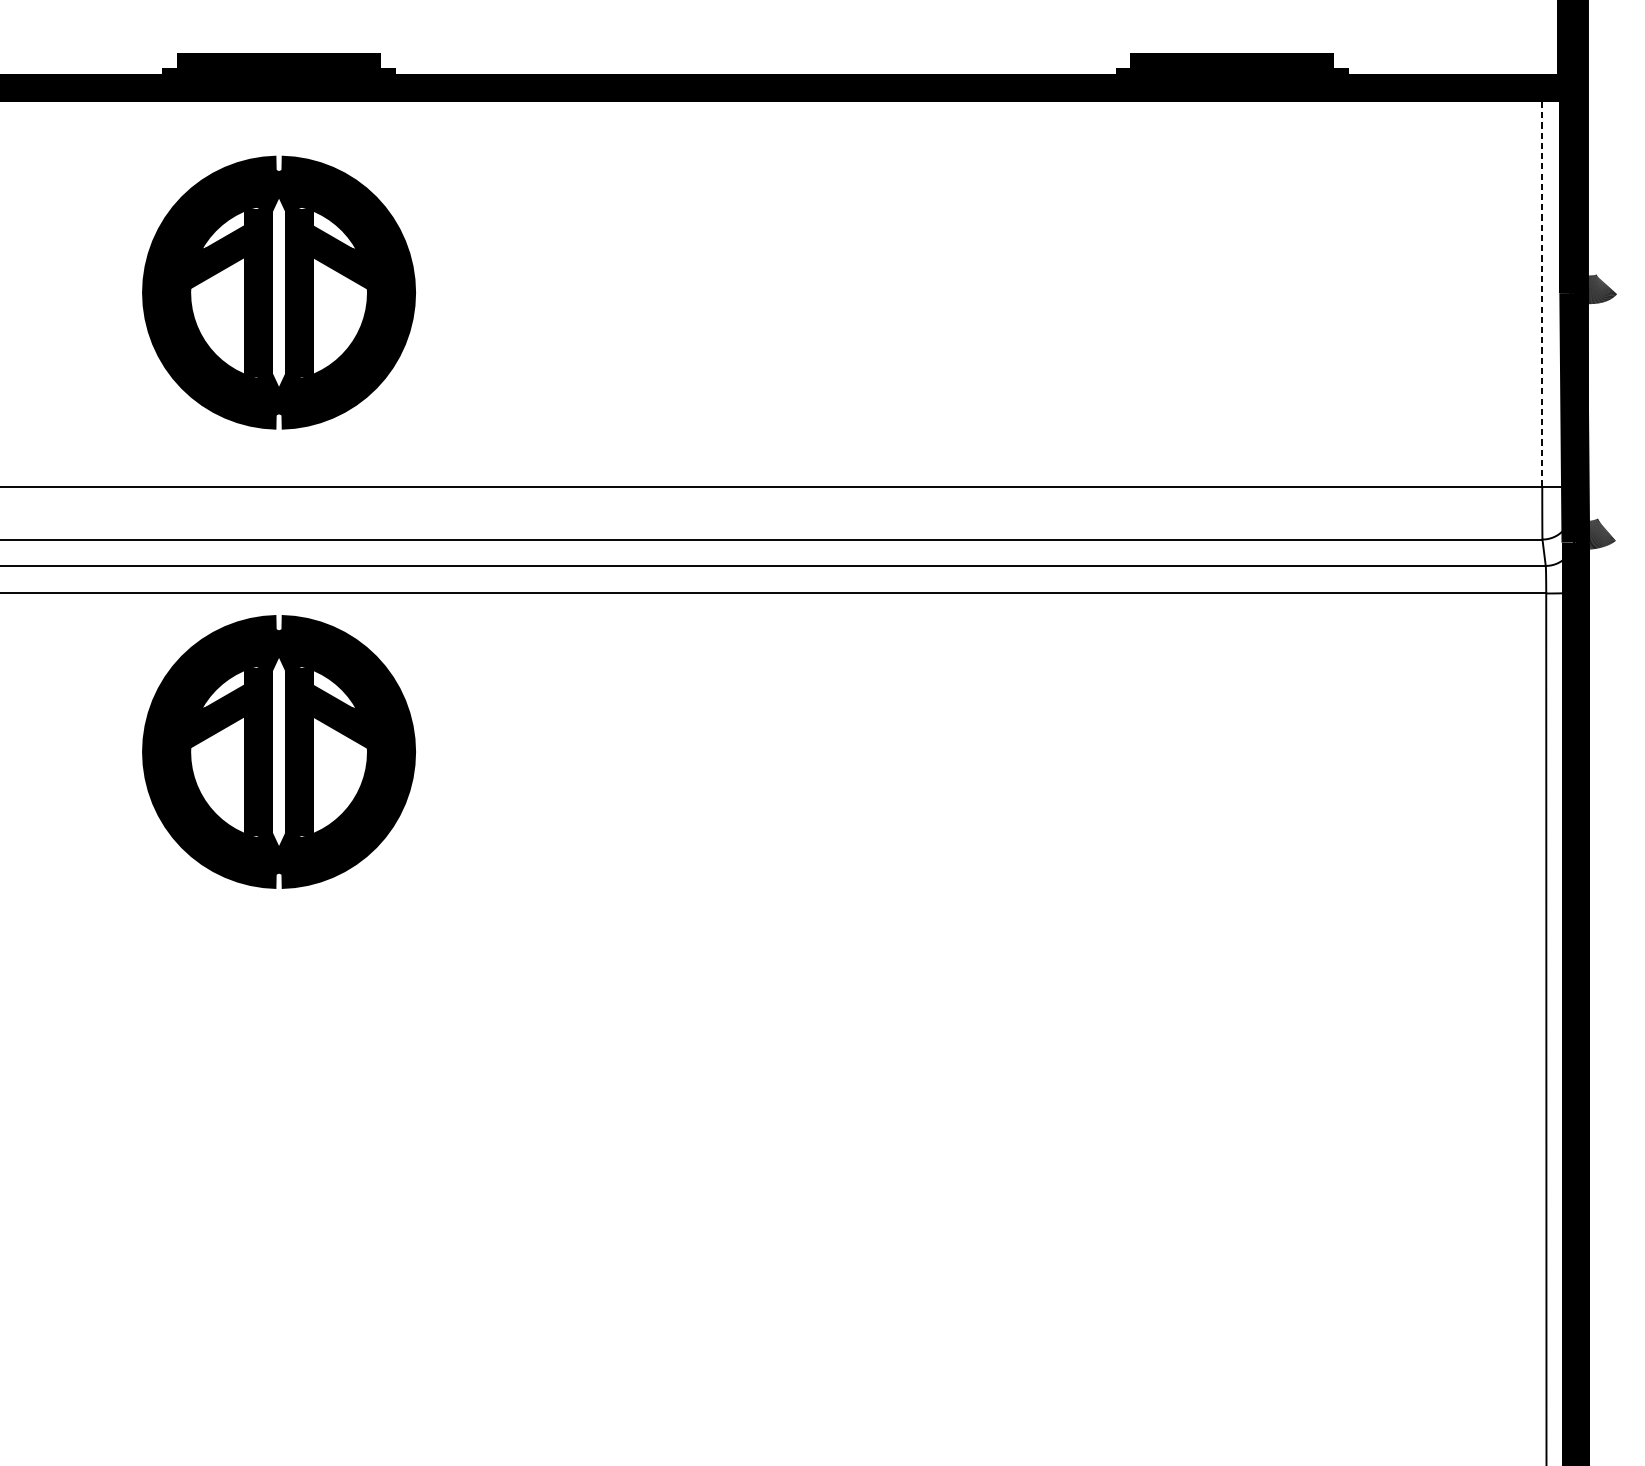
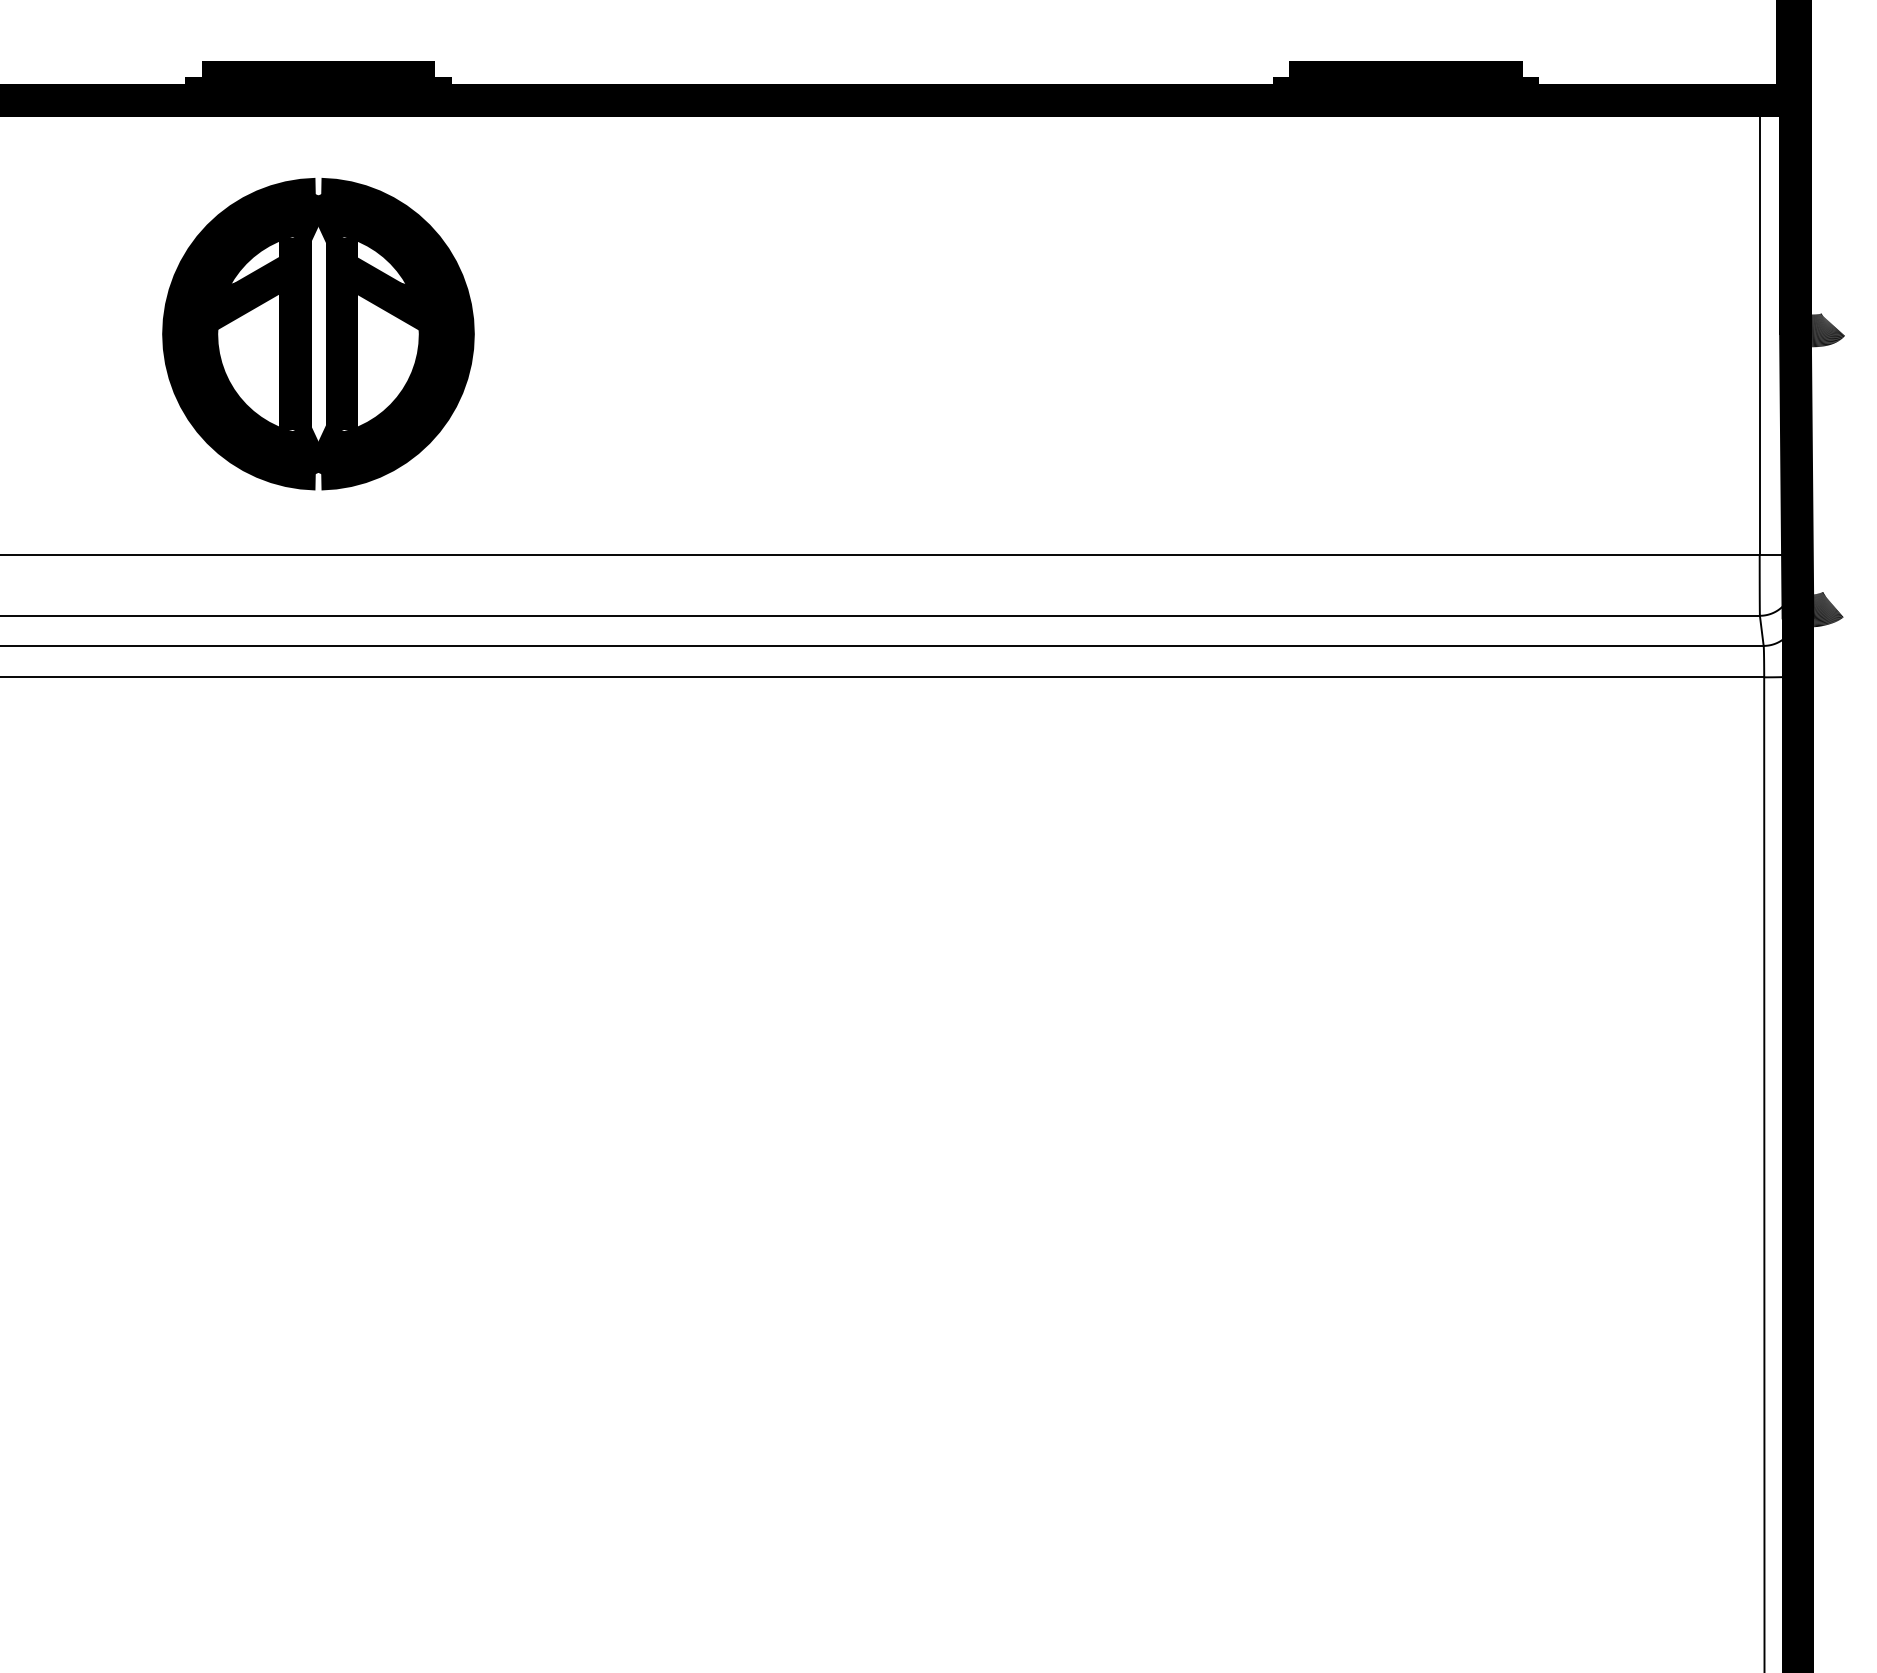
line: (1542, 286) -> (1759, 327), dashed -> solid
part: (279, 752) -> (318, 858), removed

